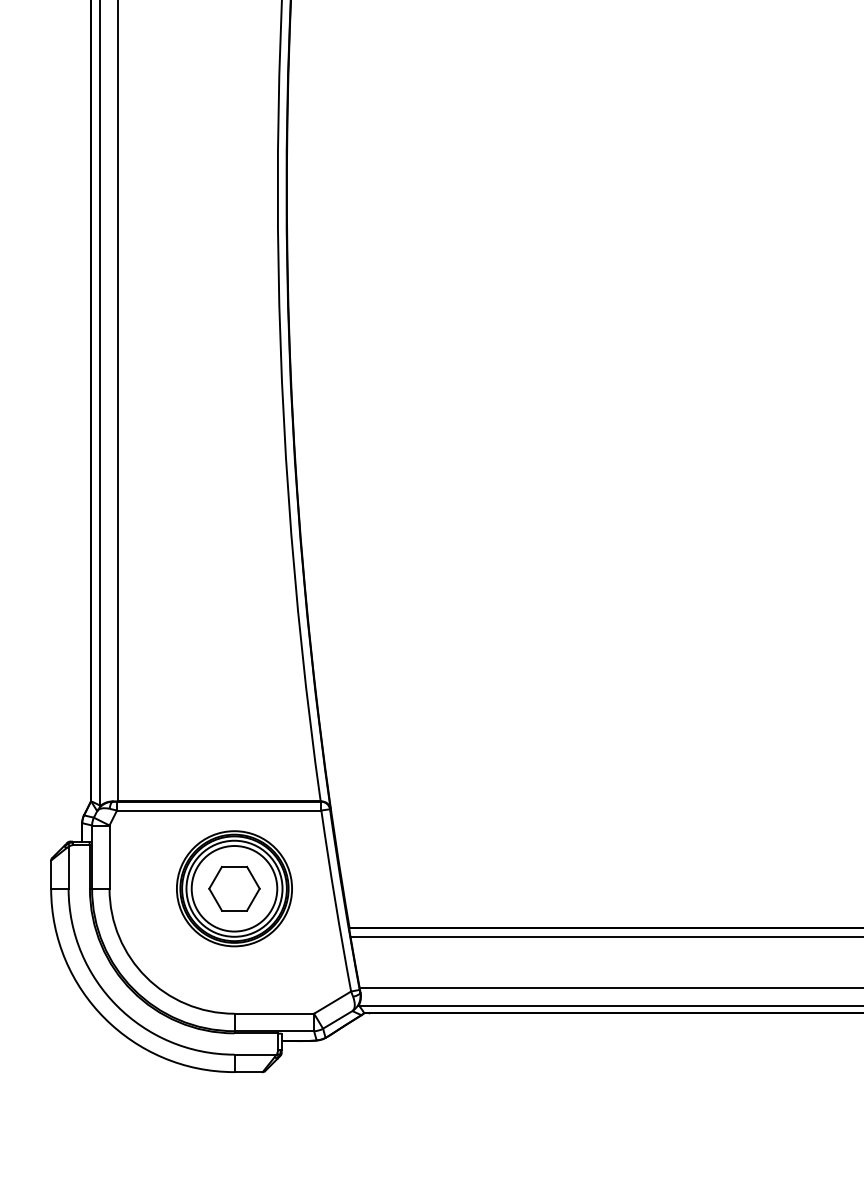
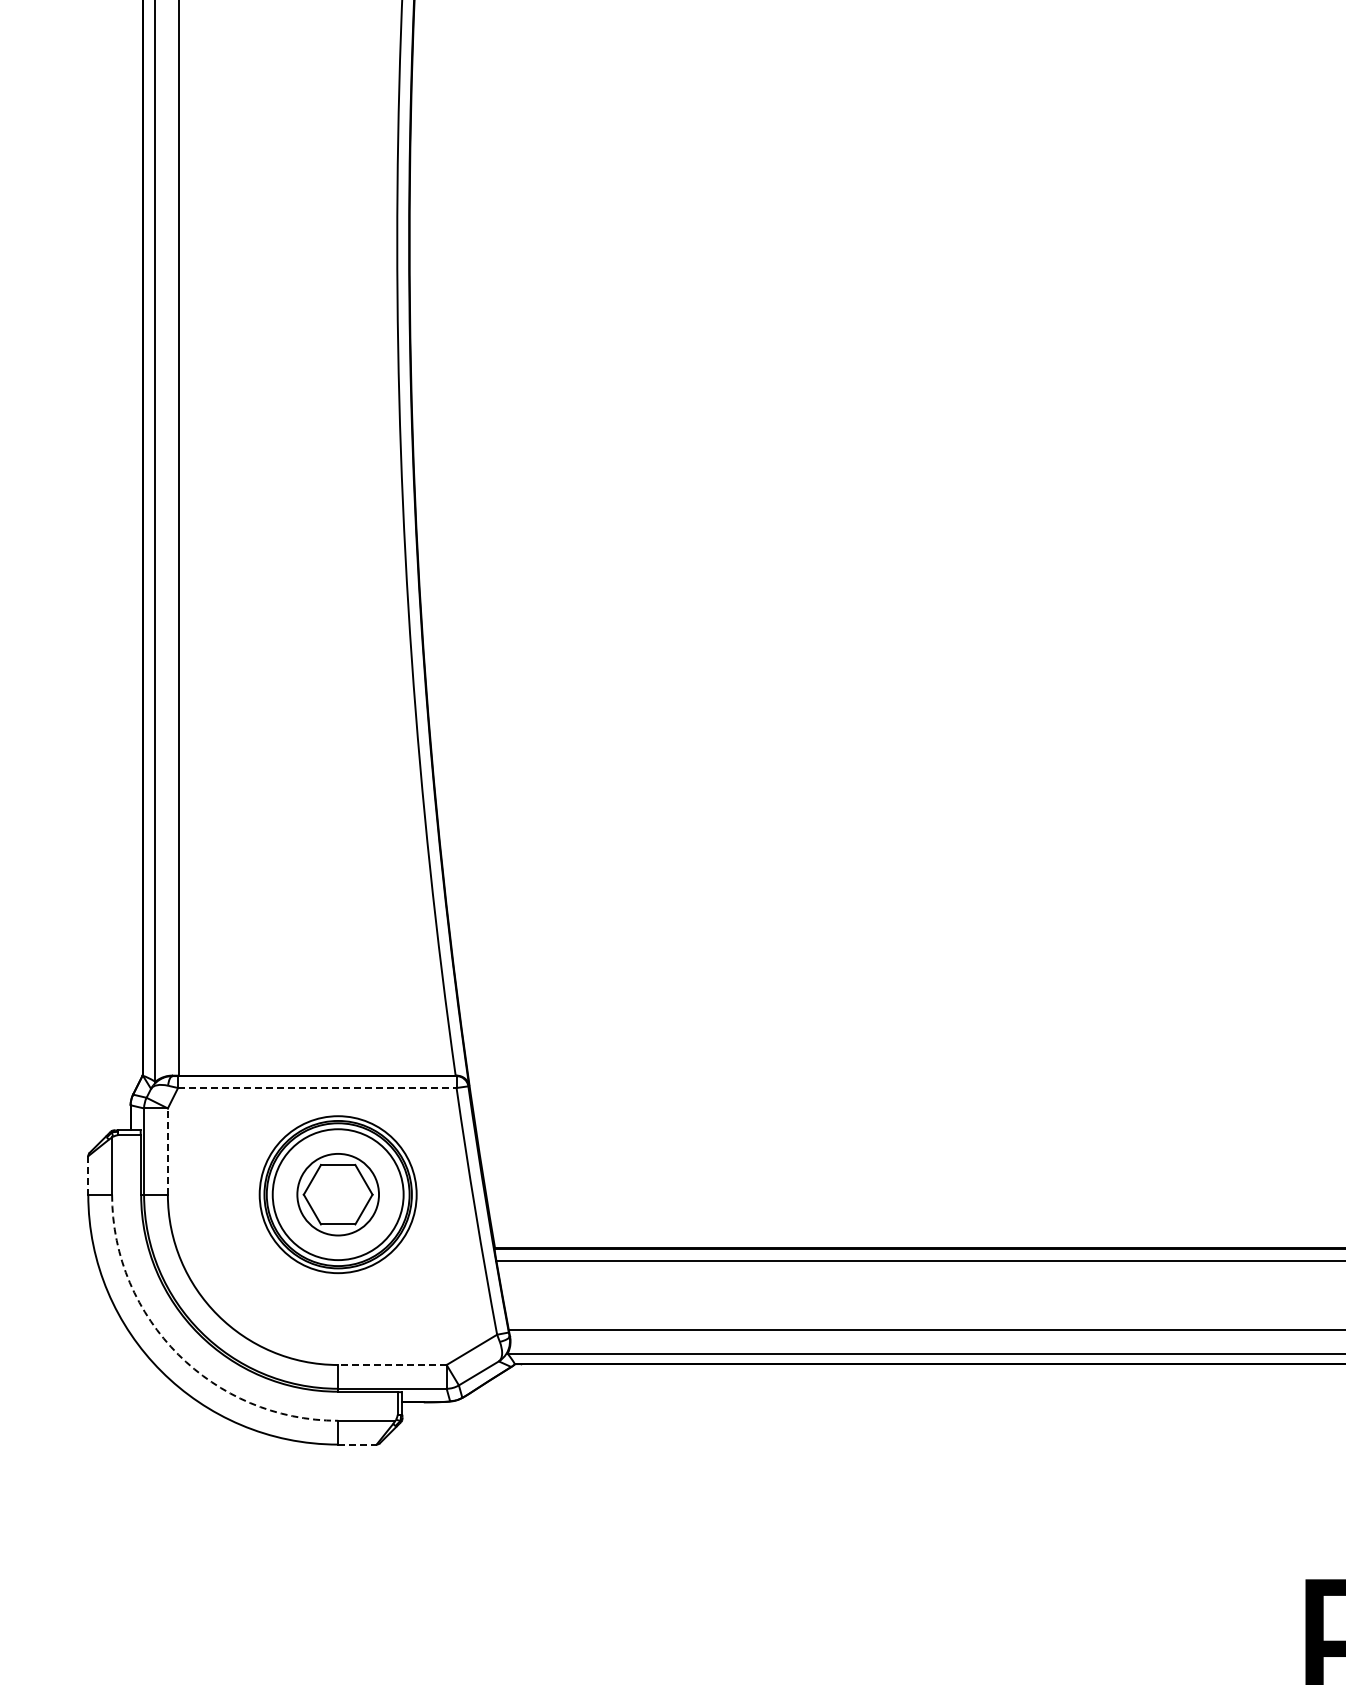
line: (219, 810) -> (317, 1088), solid -> dashed
line: (109, 857) -> (167, 1151), solid -> dashed
line: (51, 874) -> (88, 1175), solid -> dashed
circle: (233, 888) -> (337, 1194), size x0.7
arc: (117, 1006) -> (178, 1354), solid -> dashed
line: (273, 1014) -> (391, 1365), solid -> dashed
line: (248, 1072) -> (357, 1444), solid -> dashed

